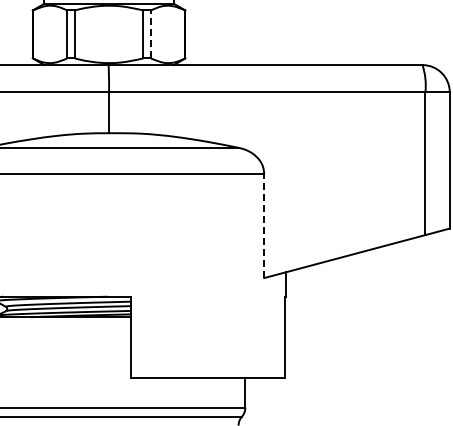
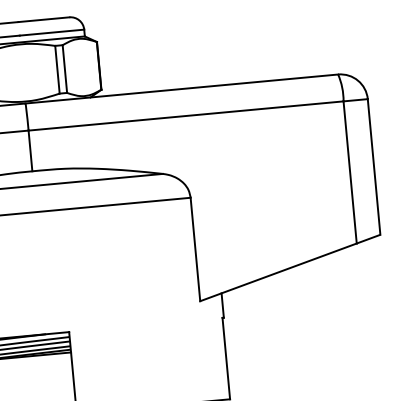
line: (150, 34) -> (64, 69), dashed -> solid
line: (264, 226) -> (195, 249), dashed -> solid

